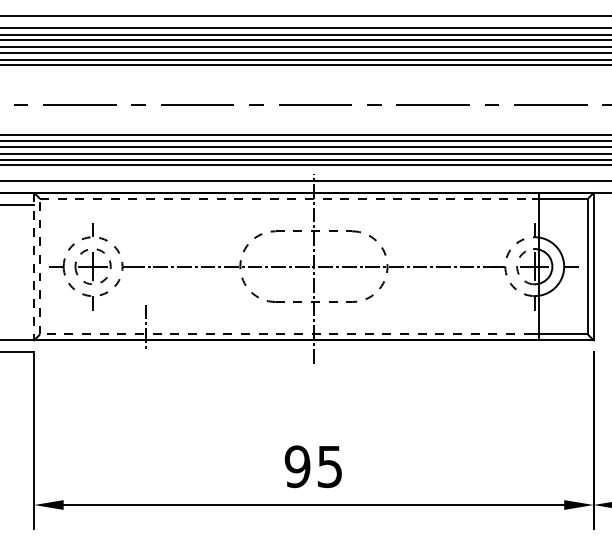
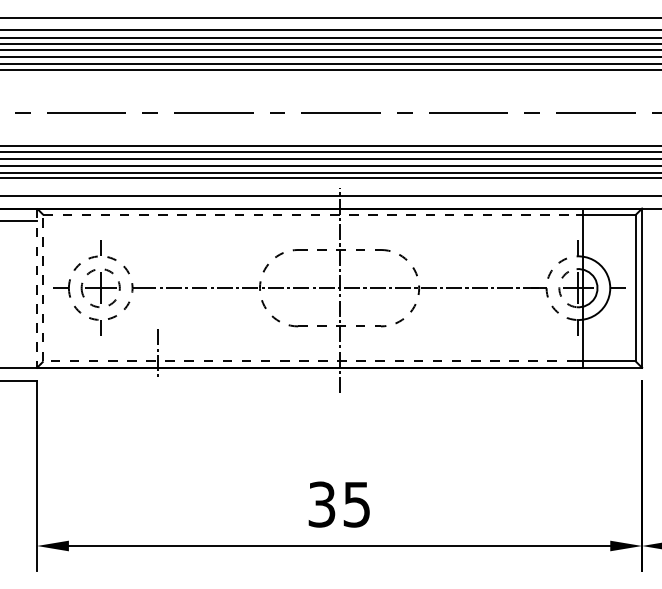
text: (297, 466) -> (321, 504), 95 -> 35

